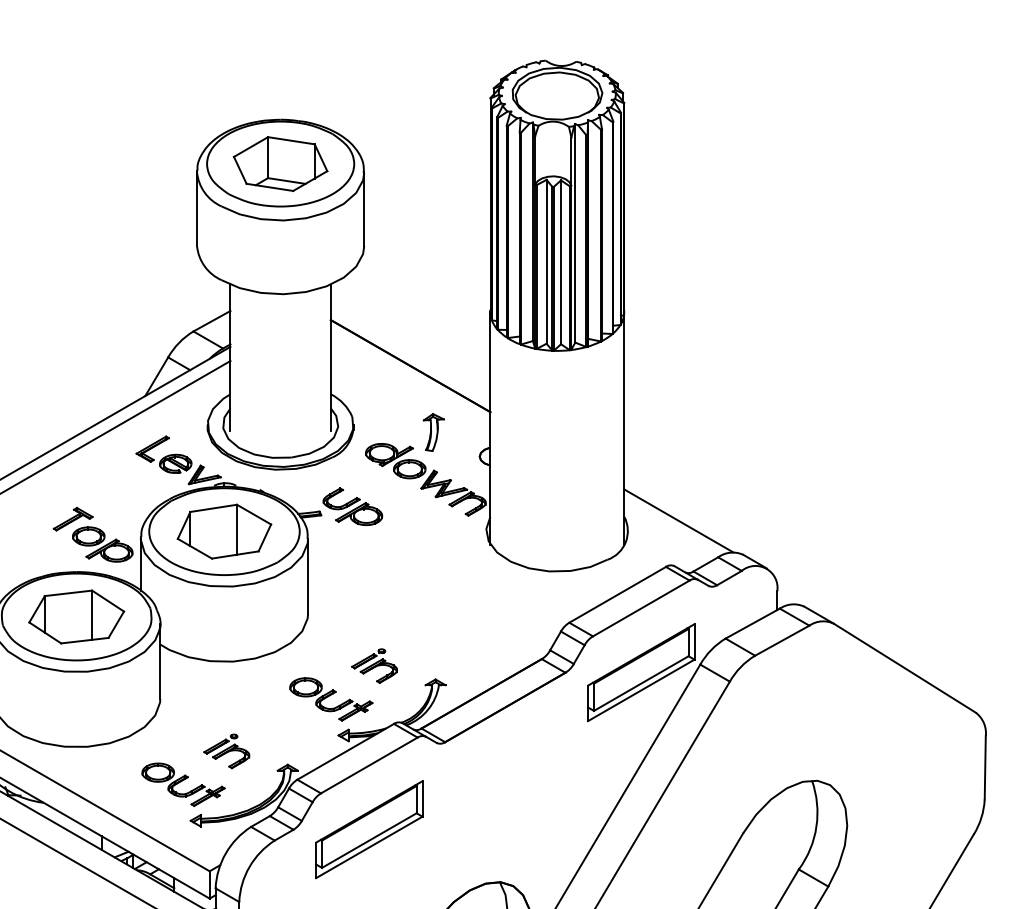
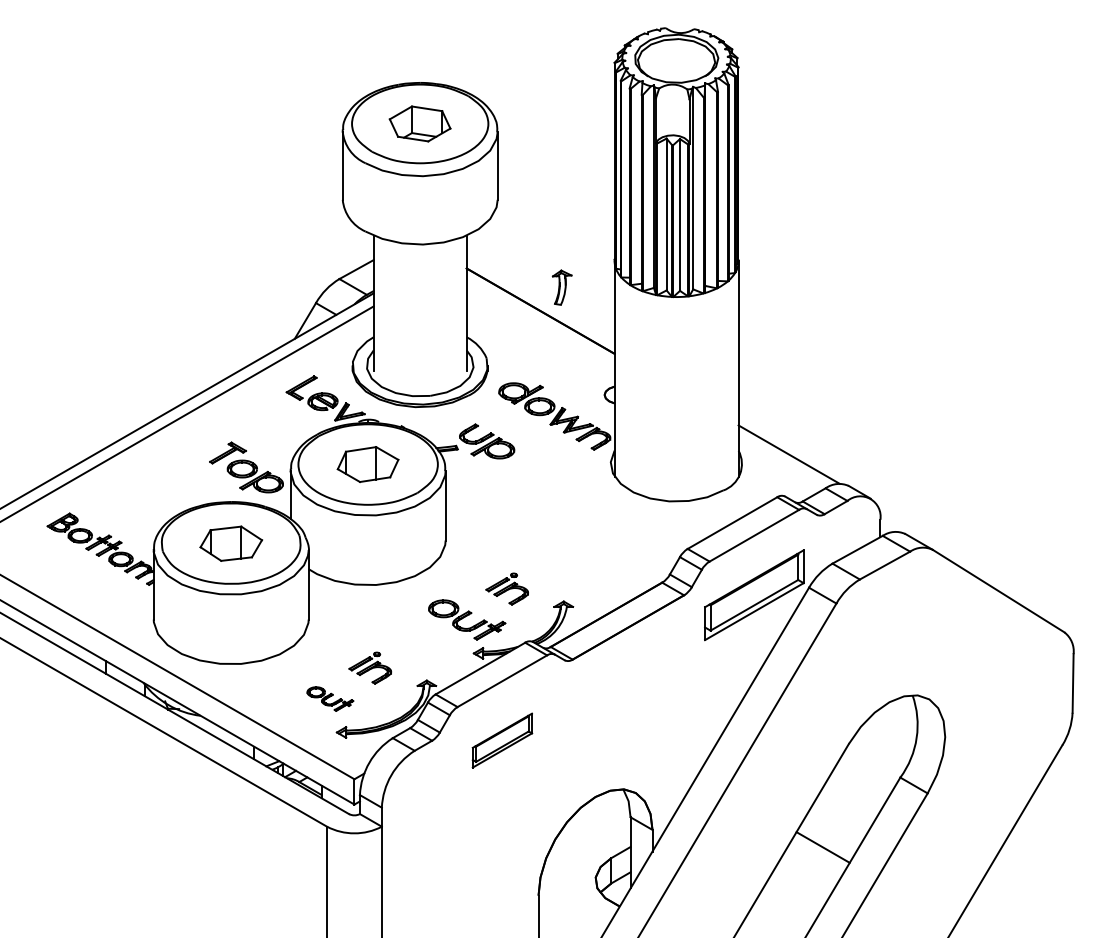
part: (279, 163) -> (419, 123), size x0.7
part: (433, 432) -> (561, 287), moved
part: (223, 531) -> (367, 464), size x0.7
part: (76, 616) -> (231, 543), size x0.7
part: (183, 784) -> (330, 698), size x0.6
part: (369, 829) -> (502, 740), size x0.6

